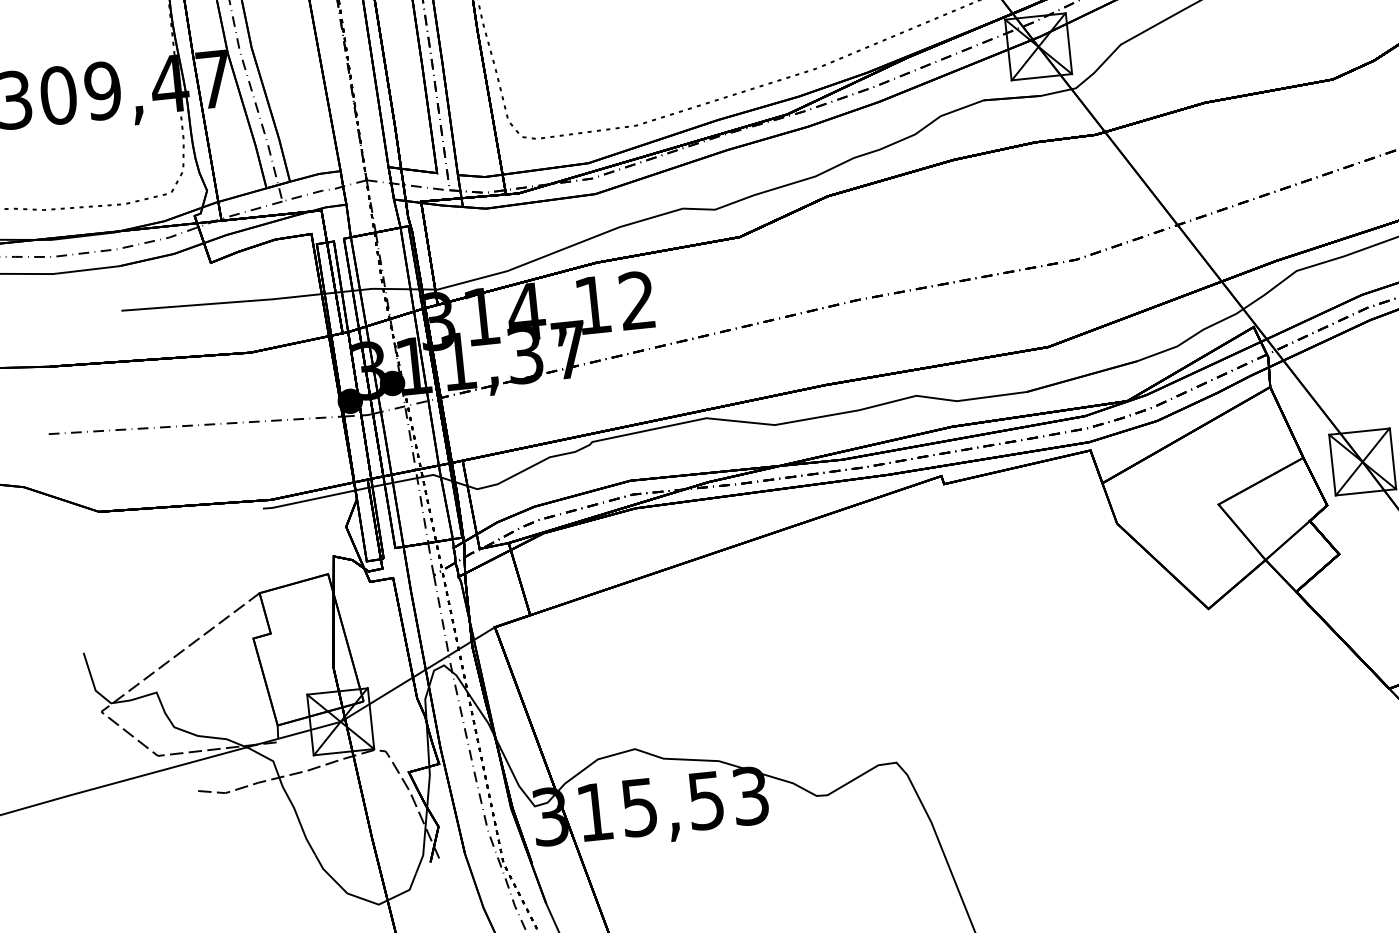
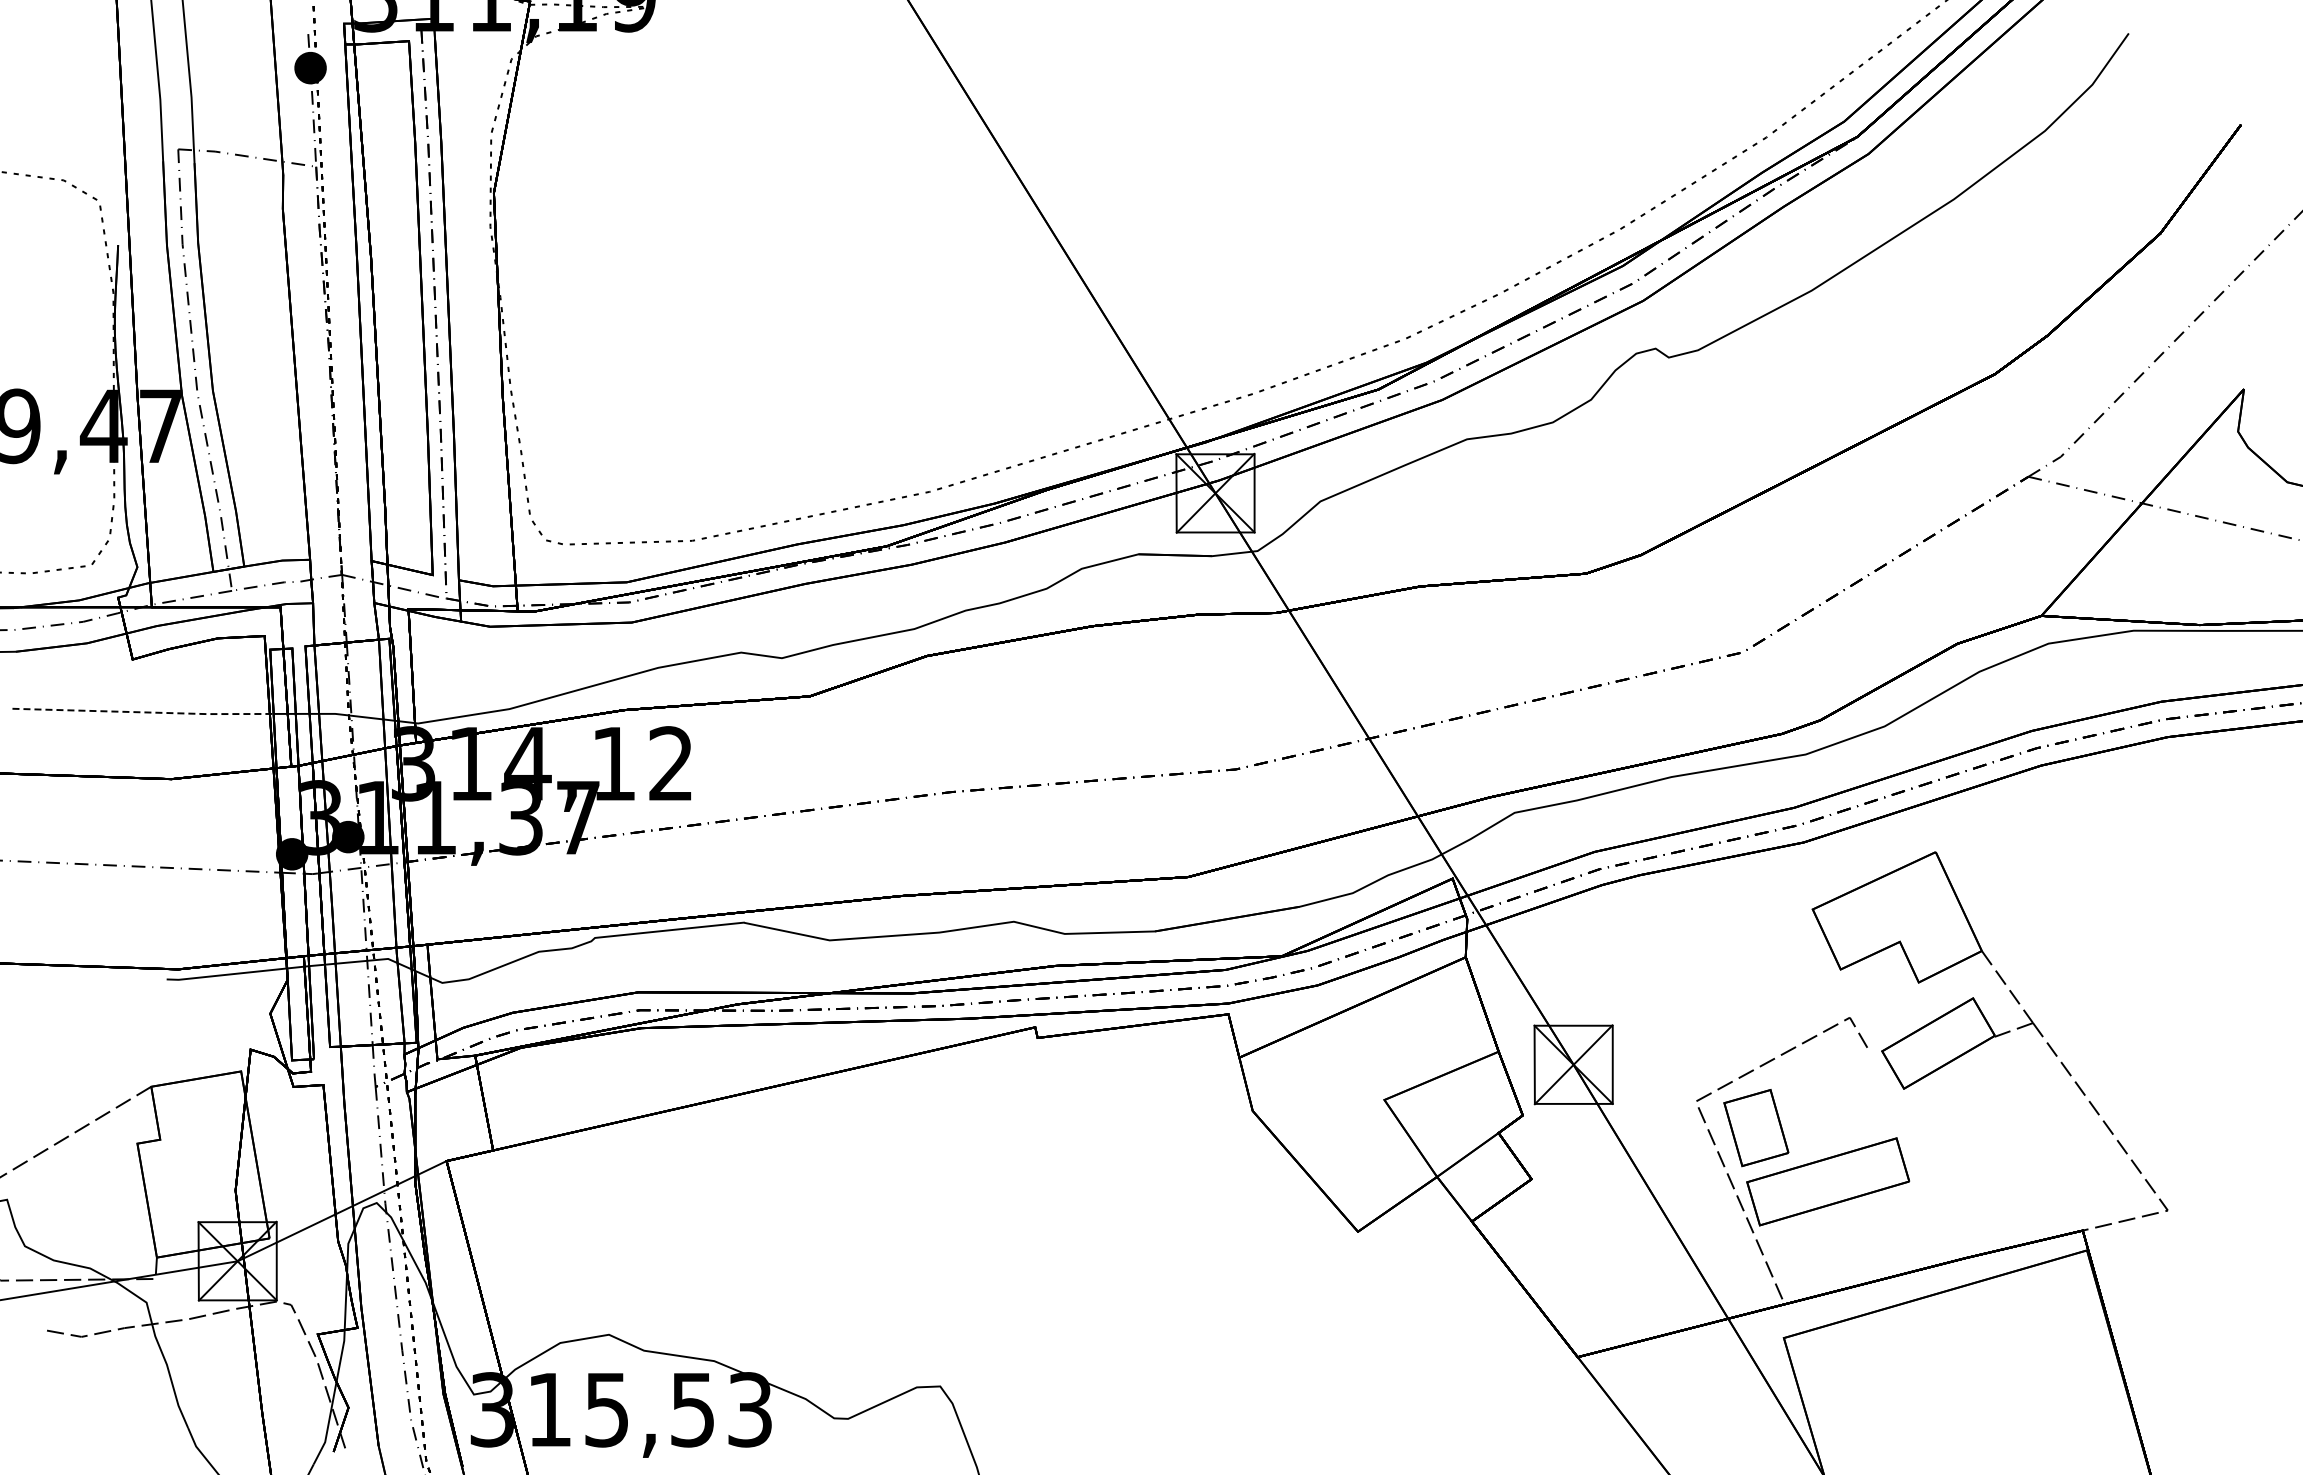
line: (224, 303) -> (144, 712), solid -> dashed

